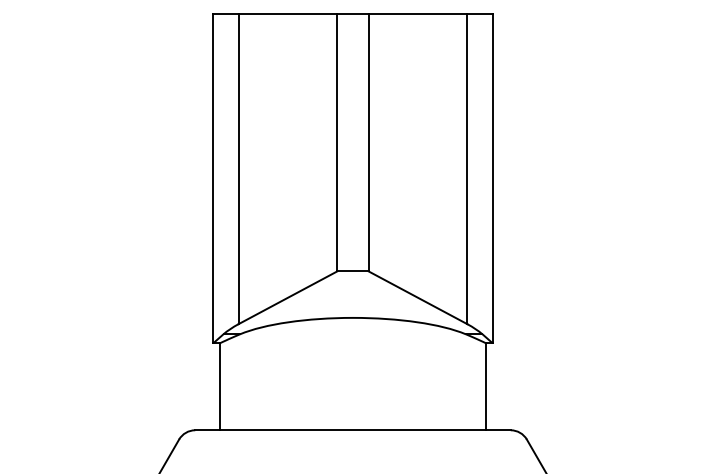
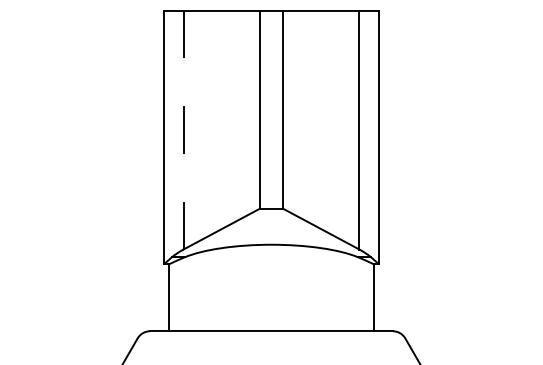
line: (238, 168) -> (183, 129), solid -> dashed

